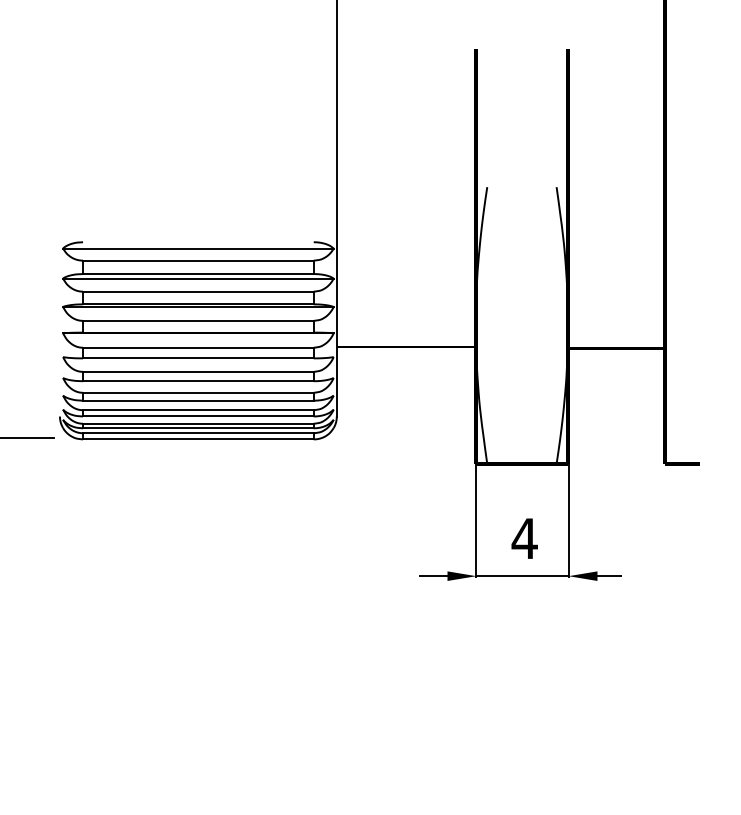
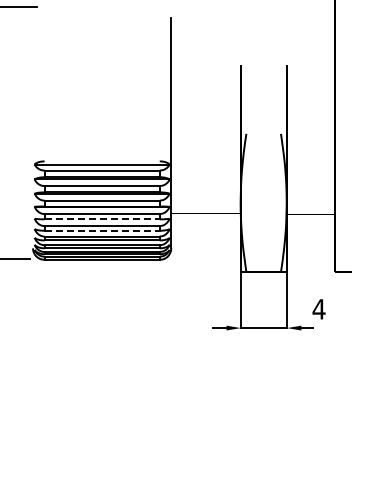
line: (199, 358) -> (102, 219), solid -> dashed
line: (199, 380) -> (102, 230), solid -> dashed
text: (523, 538) -> (318, 309), moved

